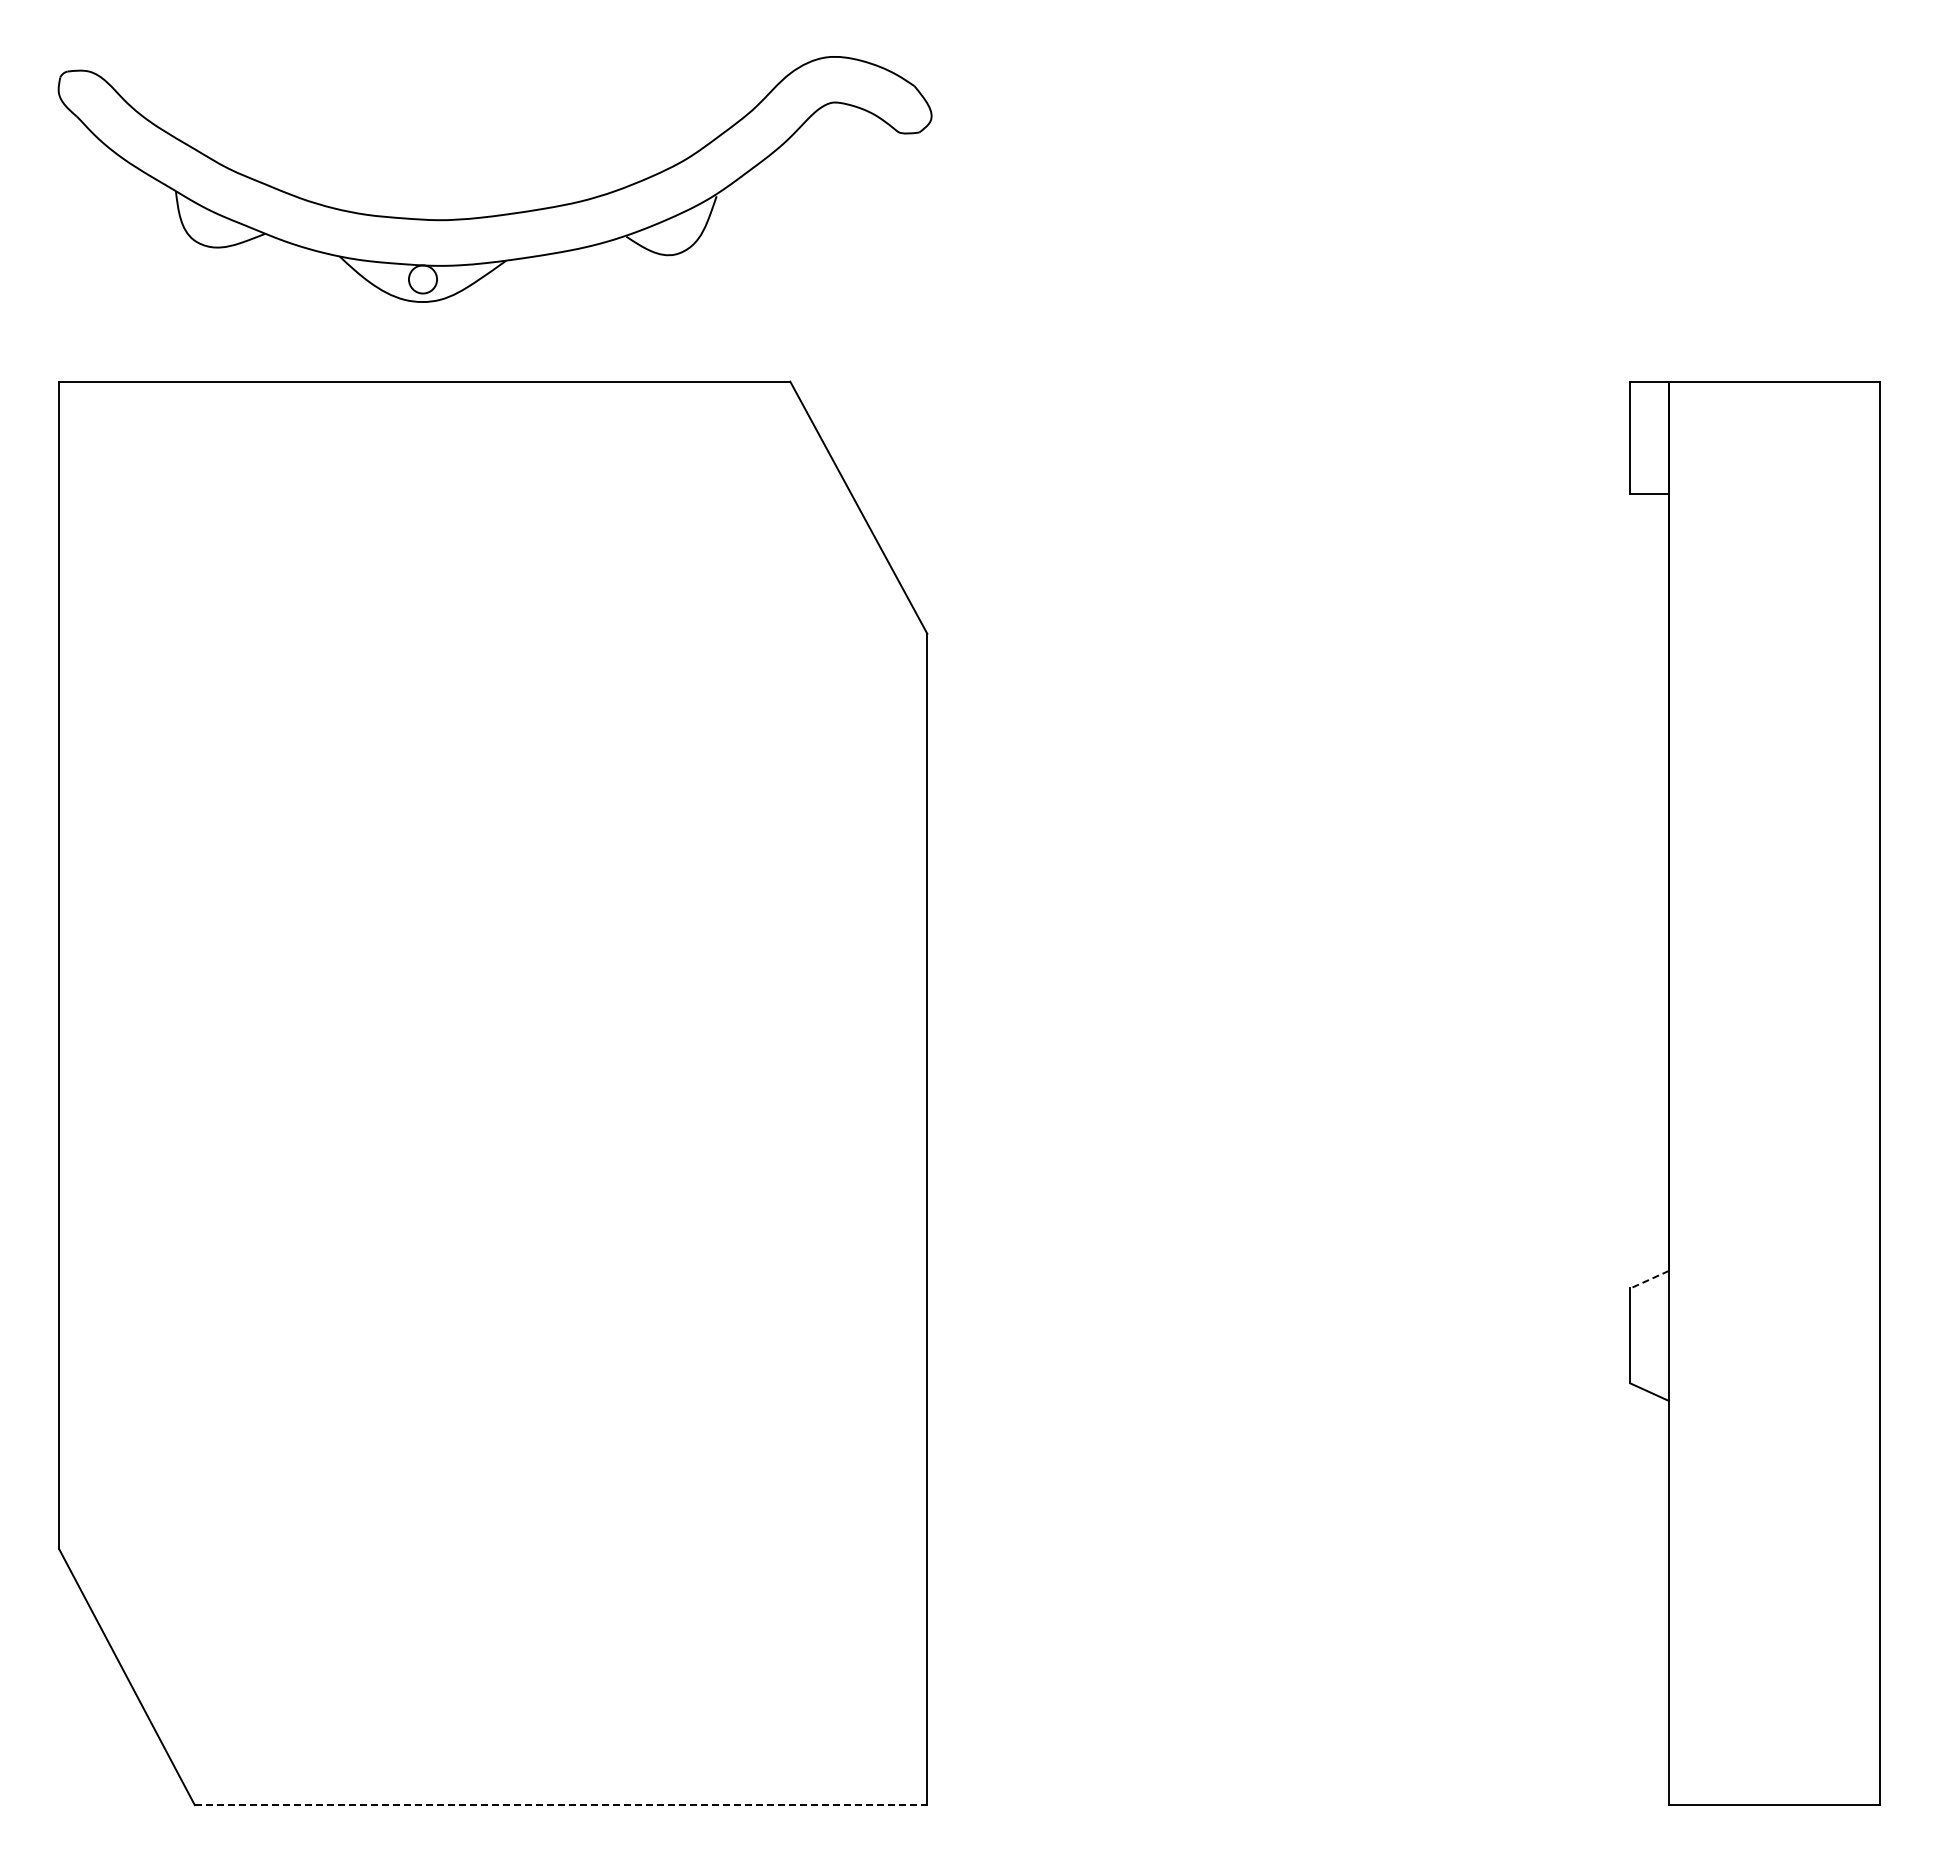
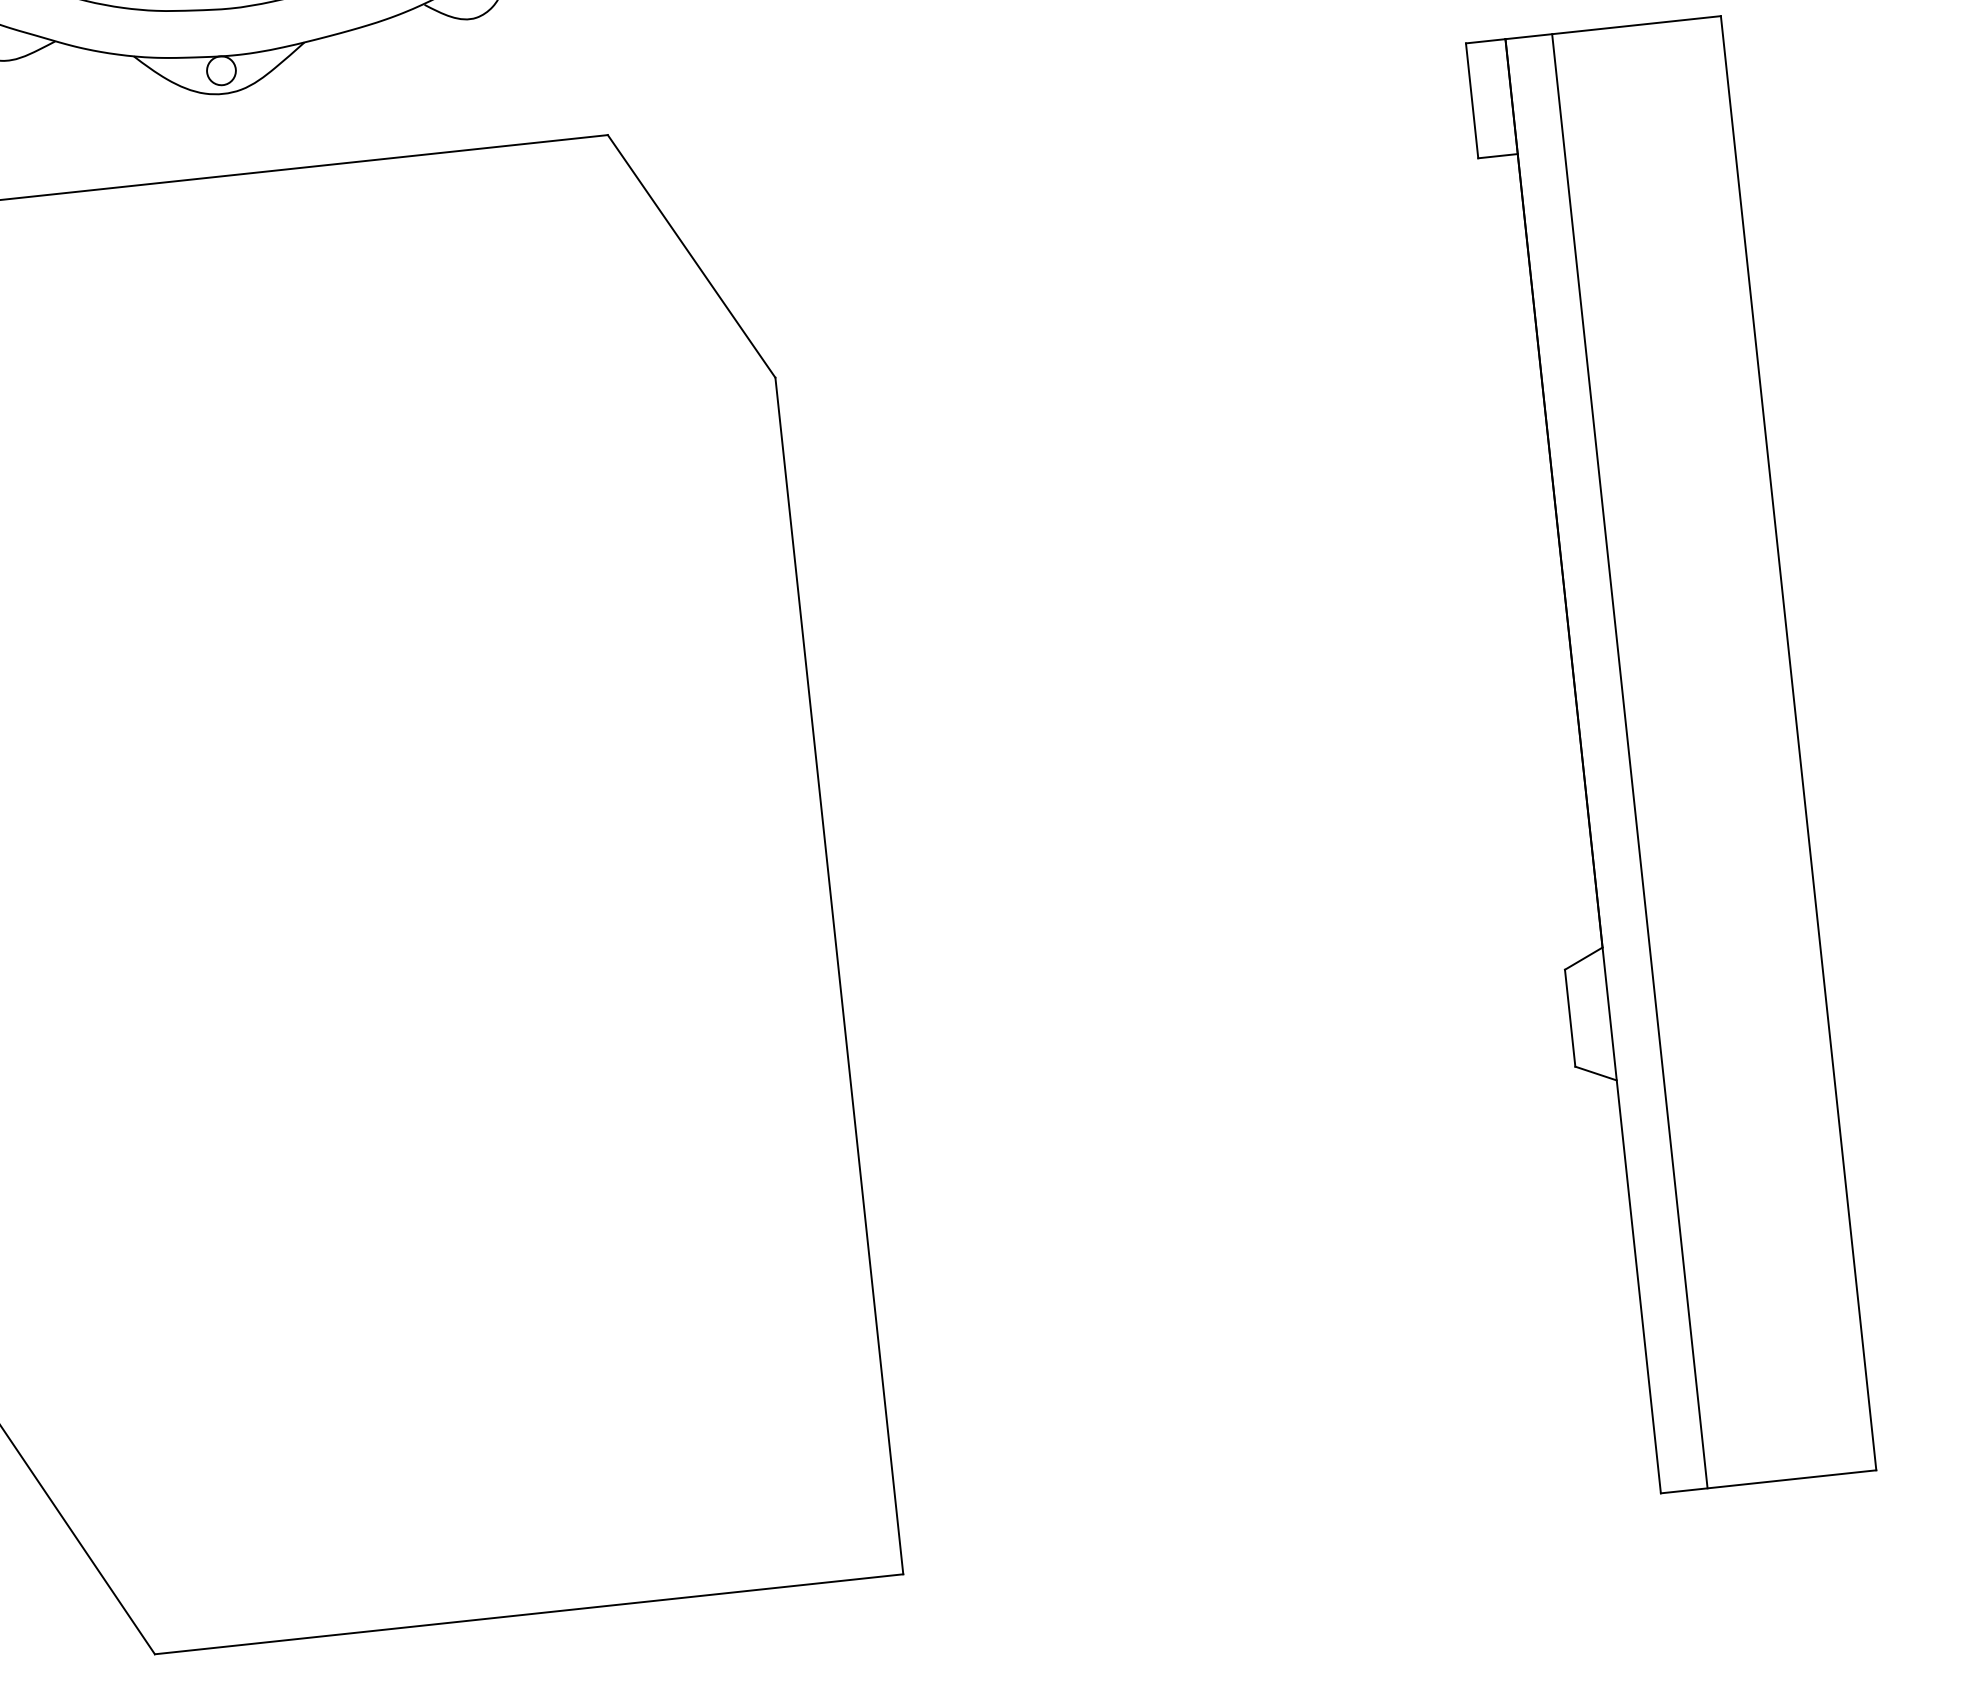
line: (1714, 1093) -> (1629, 761), added
line: (1649, 1279) -> (1583, 958), dashed -> solid
line: (561, 1805) -> (529, 1614), dashed -> solid

